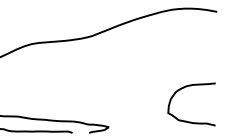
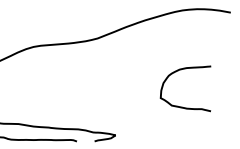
curve: (186, 120) -> (180, 105), moved

